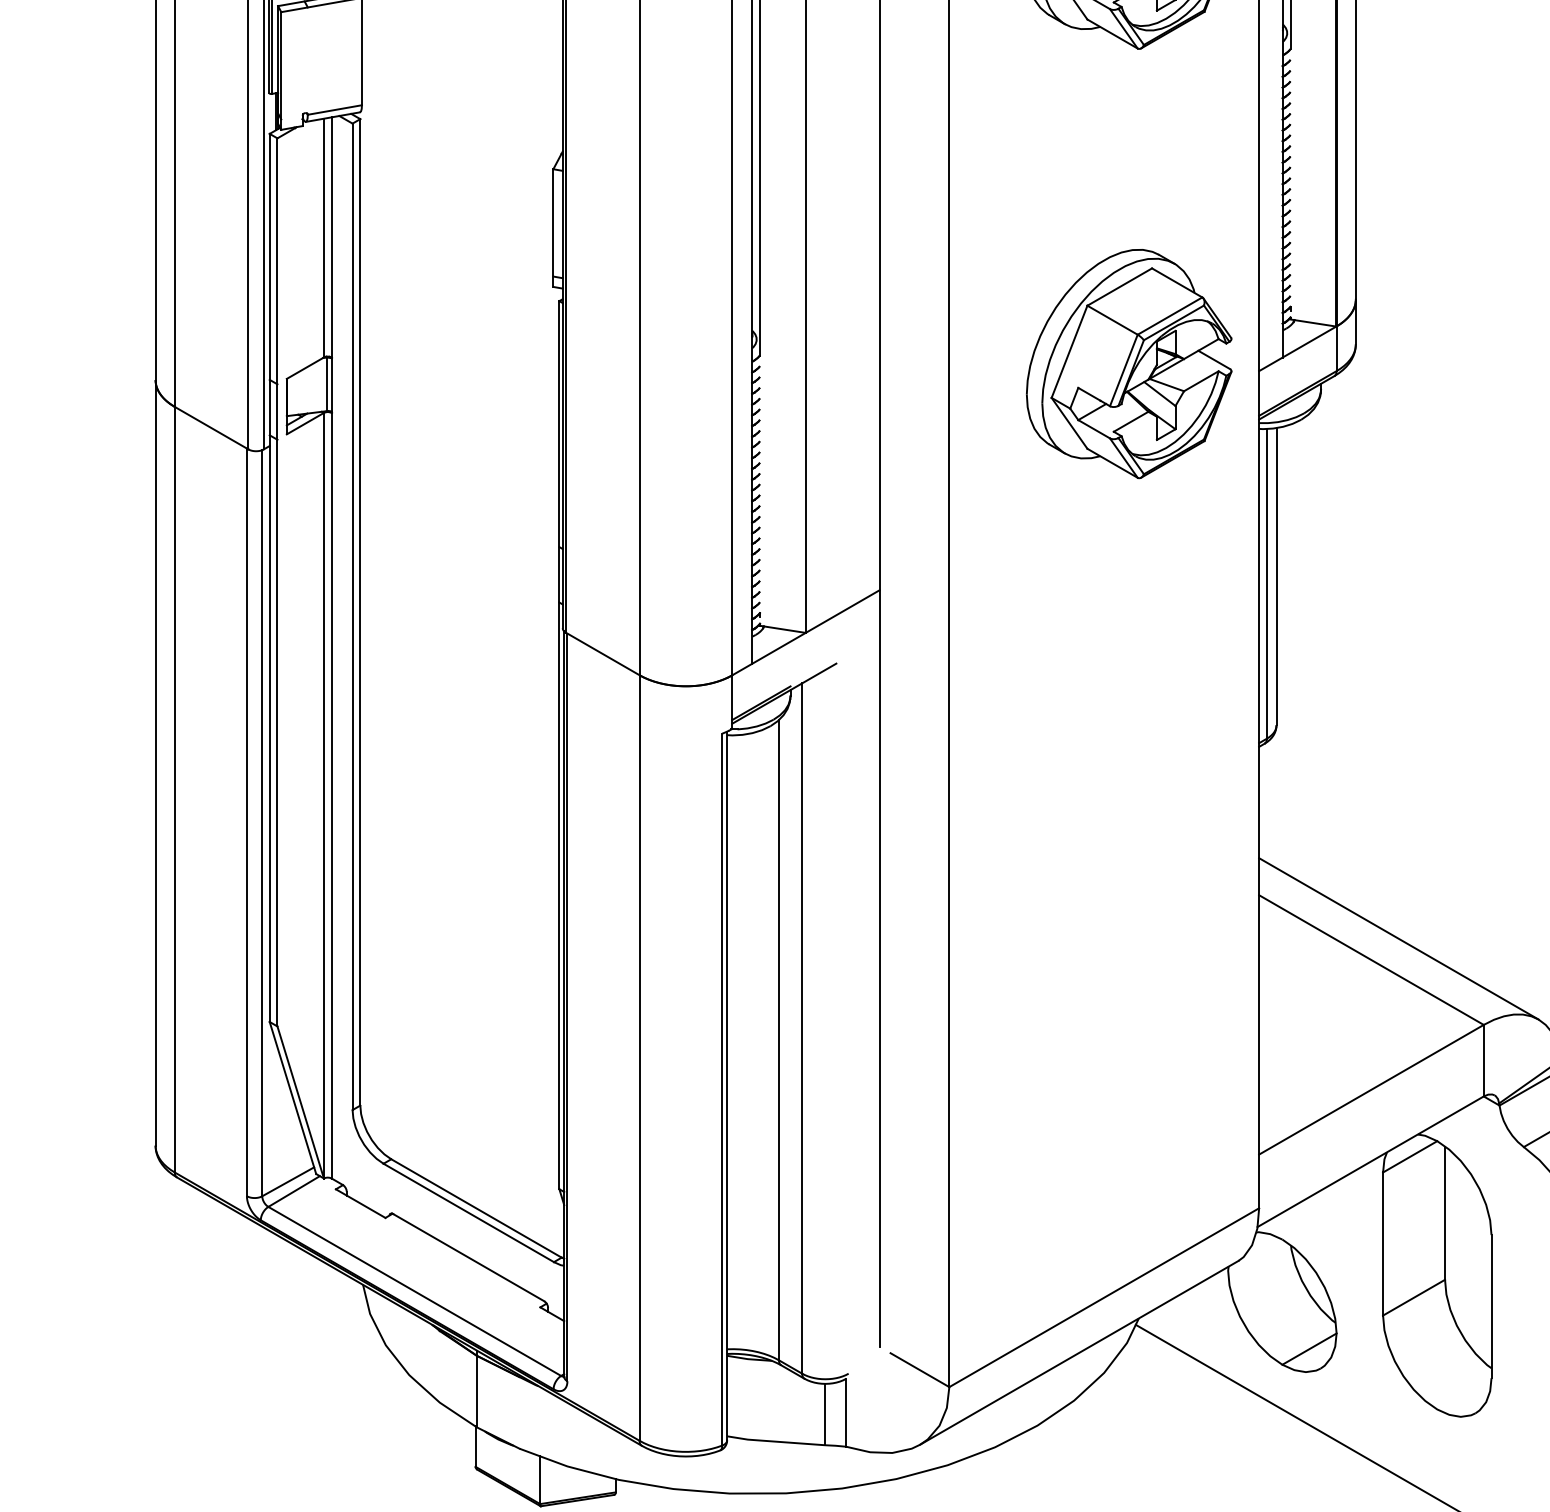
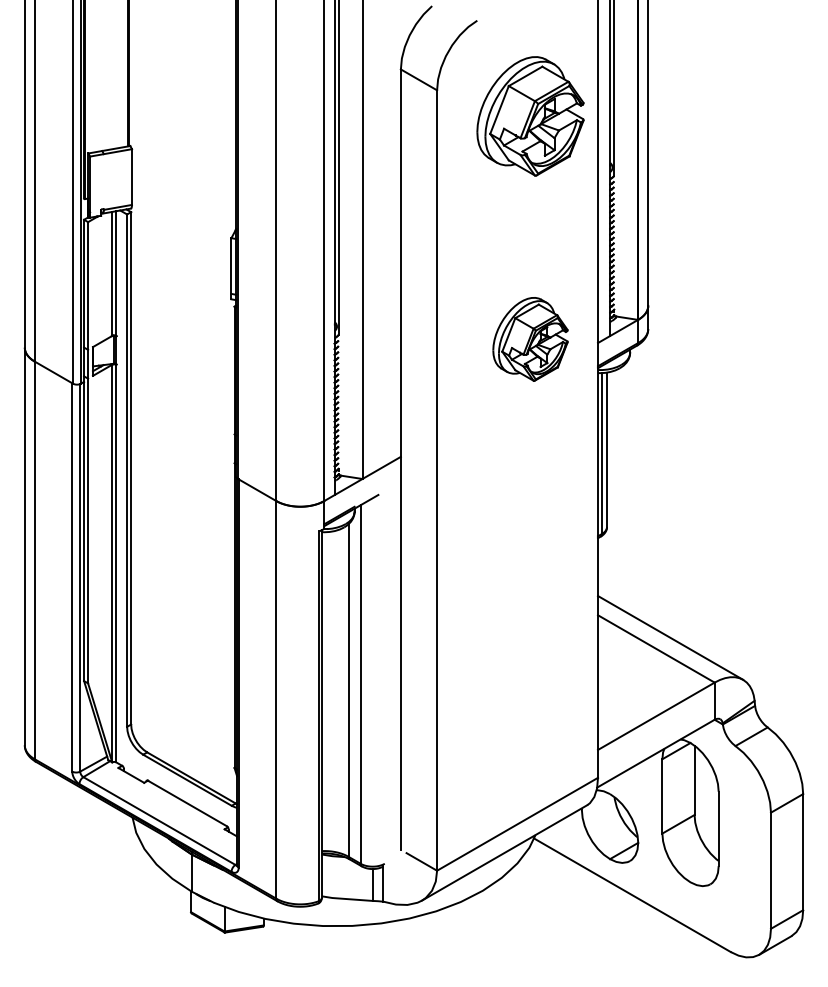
part: (1129, 364) -> (530, 339), size x0.7

